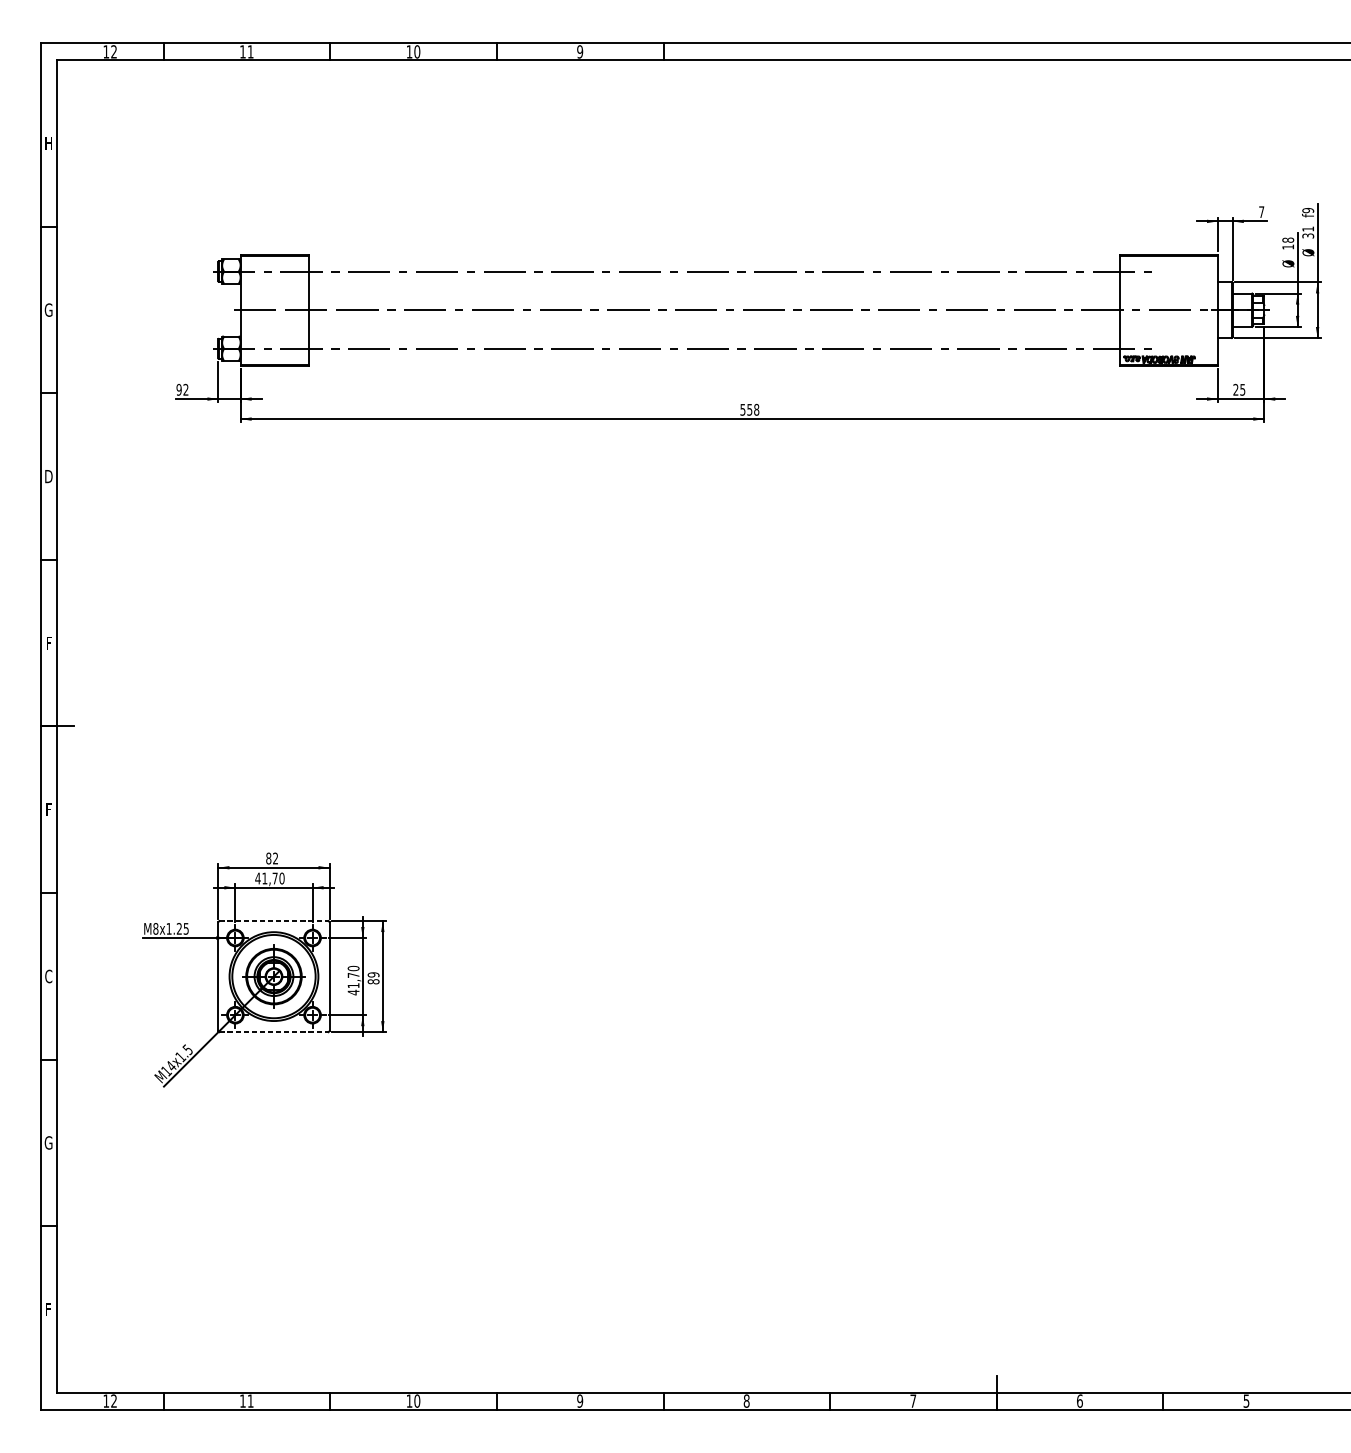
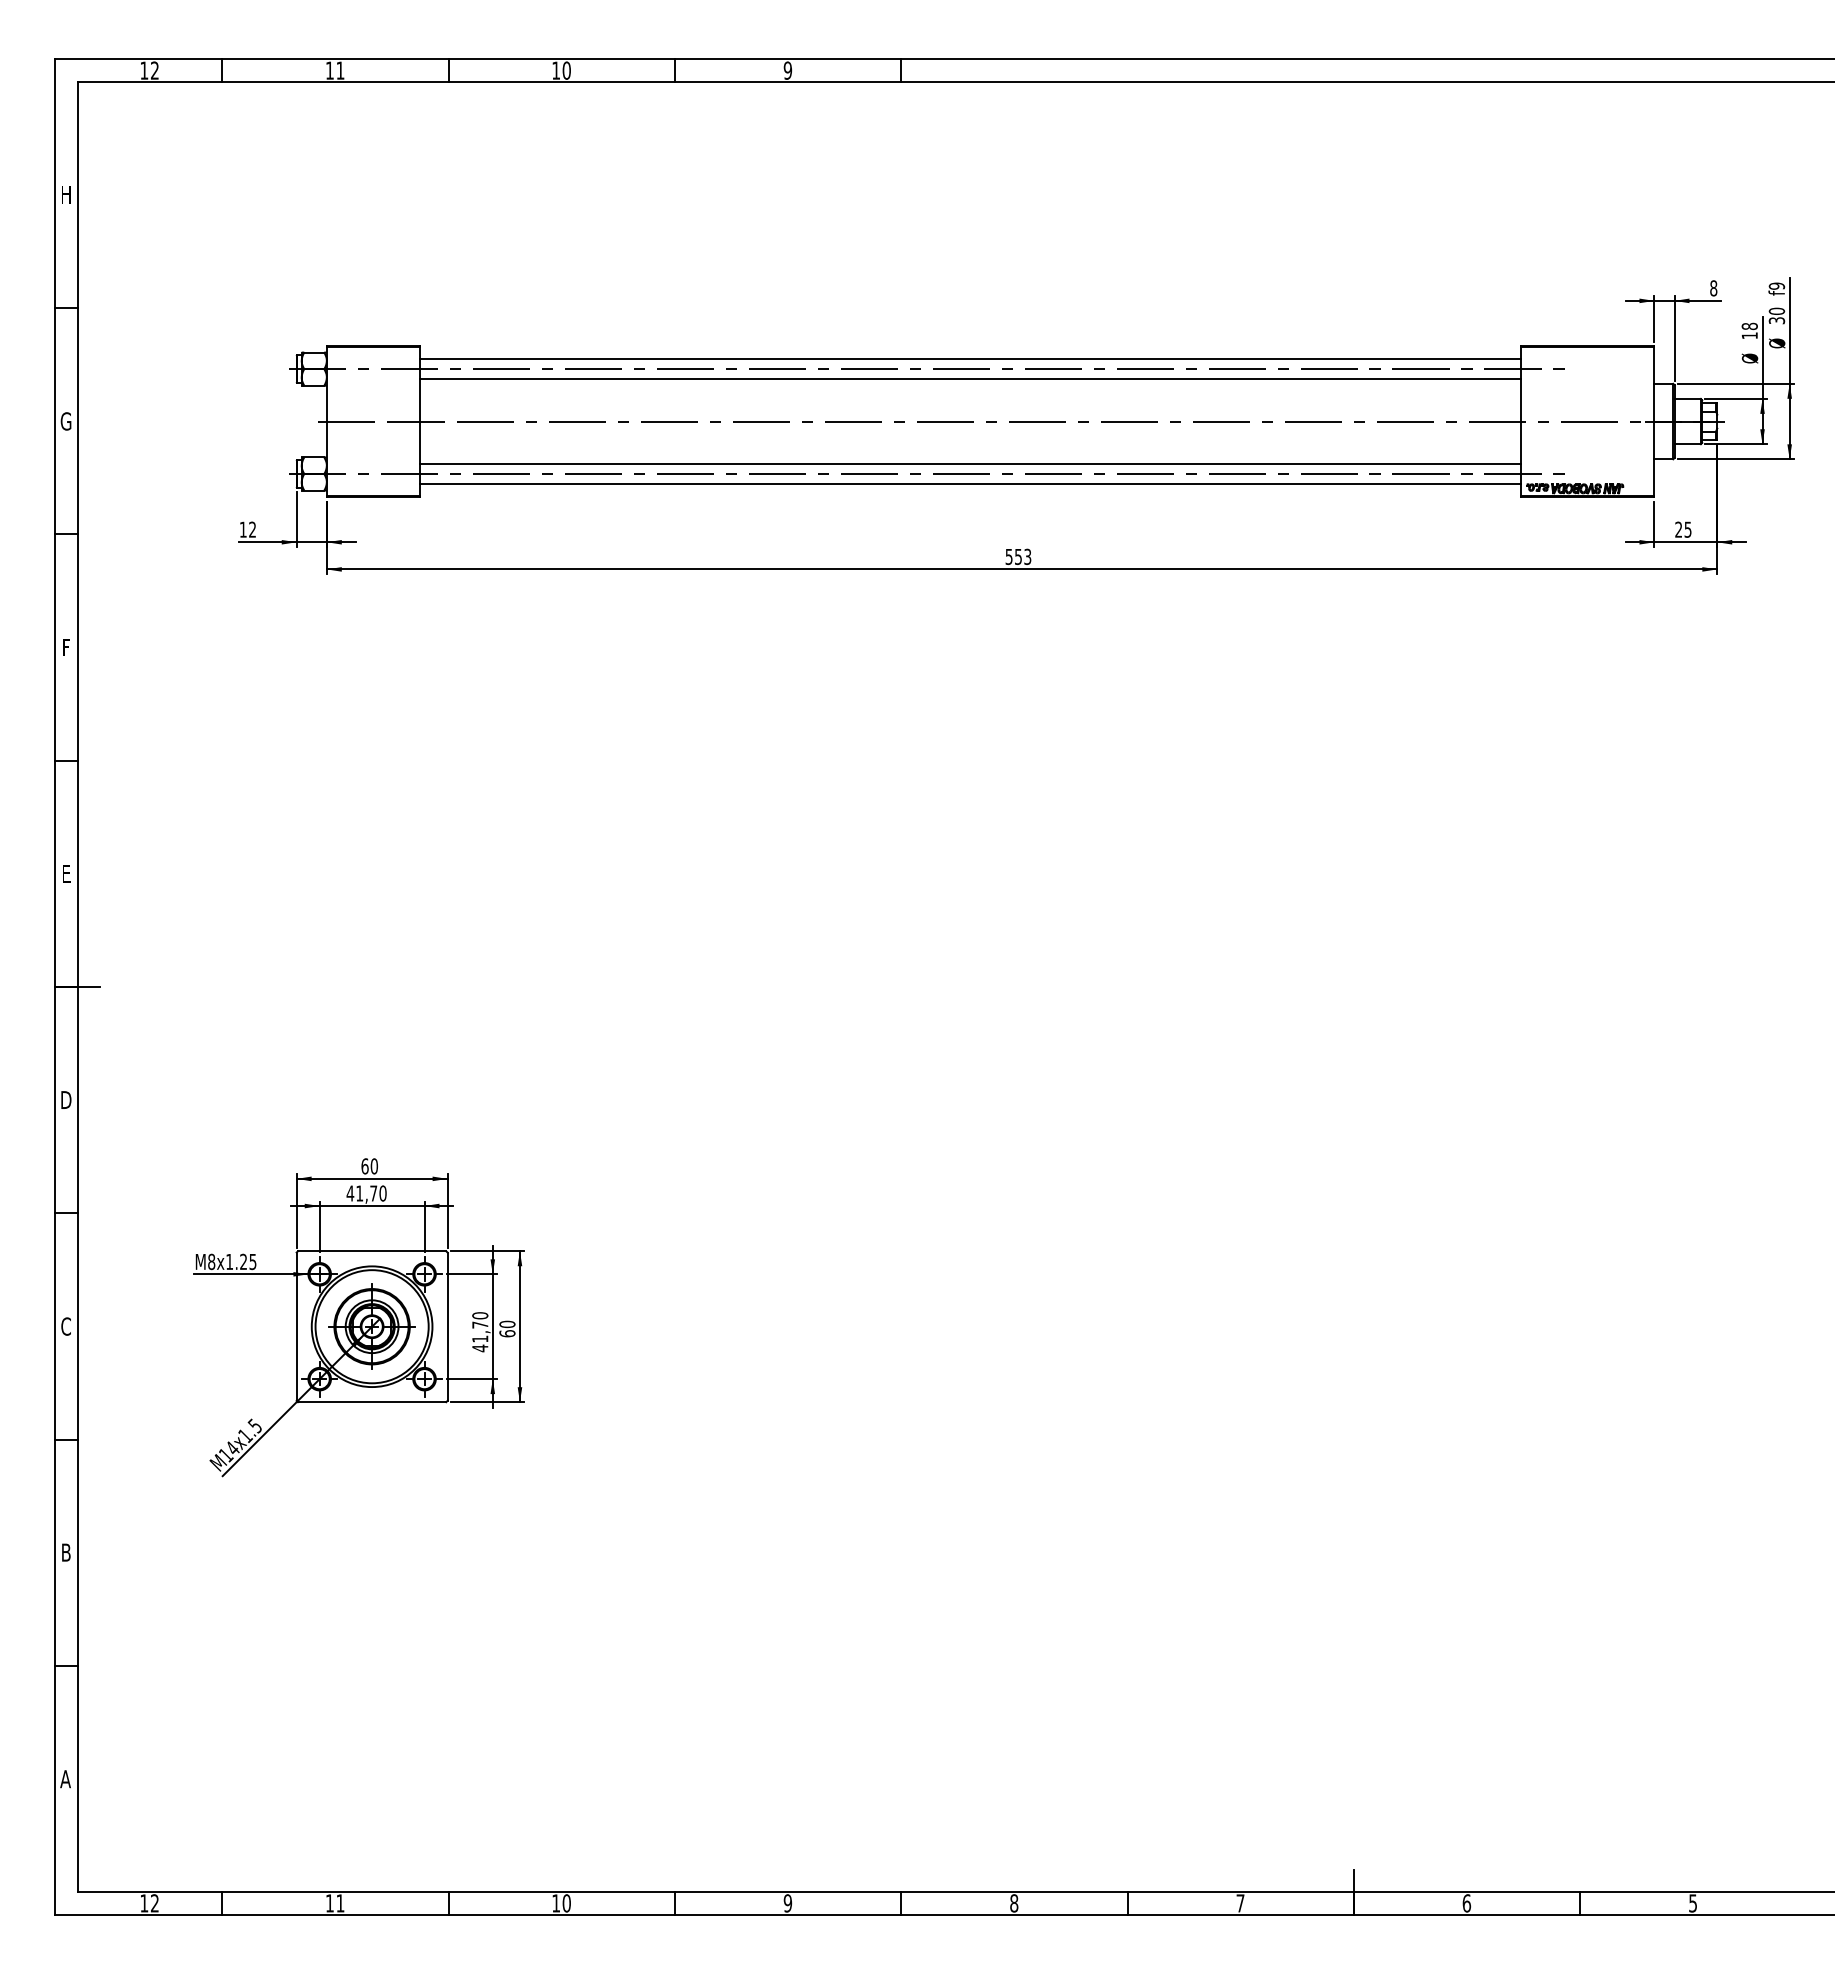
text: (1261, 212) -> (1713, 288), 7 -> 8
text: (1307, 228) -> (1776, 310), 31 -> 30
line: (714, 264) -> (970, 359), added
line: (714, 279) -> (970, 379), added
line: (714, 341) -> (970, 463), added
line: (714, 356) -> (970, 484), added
text: (178, 389) -> (242, 529), 92 -> 12
text: (756, 409) -> (1027, 556), 558 -> 553
text: (48, 476) -> (66, 647), D -> F
text: (49, 643) -> (67, 874), F -> E
text: (48, 809) -> (66, 1099), F -> D
text: (272, 858) -> (369, 1166), 82 -> 60
line: (274, 921) -> (372, 1251), dashed -> solid
text: (373, 978) -> (507, 1329), 89 -> 60
line: (274, 1032) -> (372, 1402), dashed -> solid
text: (48, 1142) -> (65, 1552), G -> B
text: (48, 1309) -> (65, 1779), F -> A

